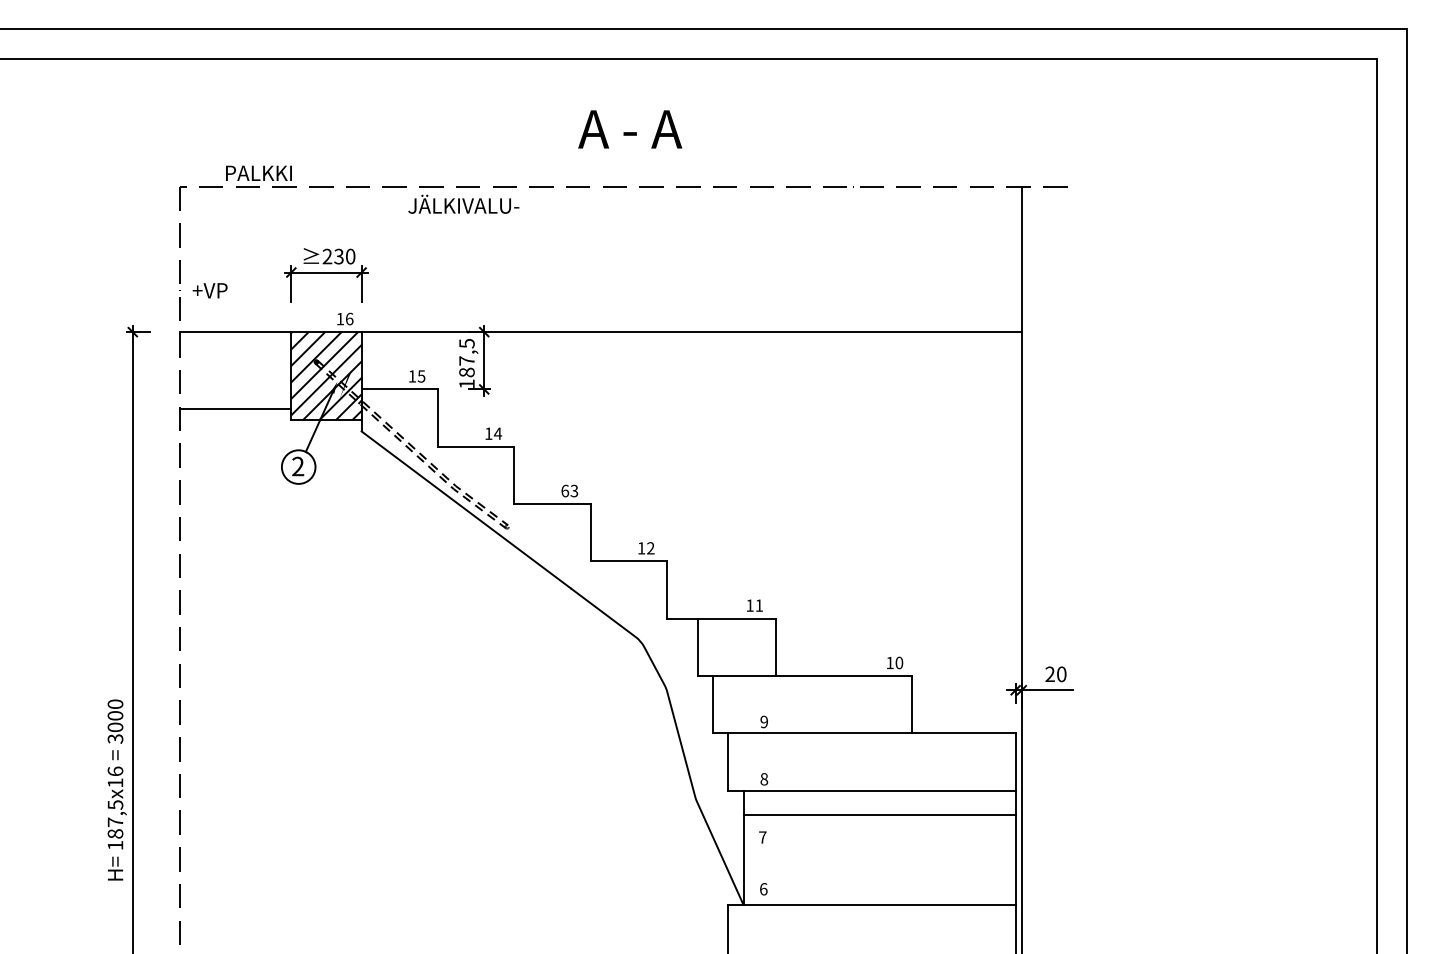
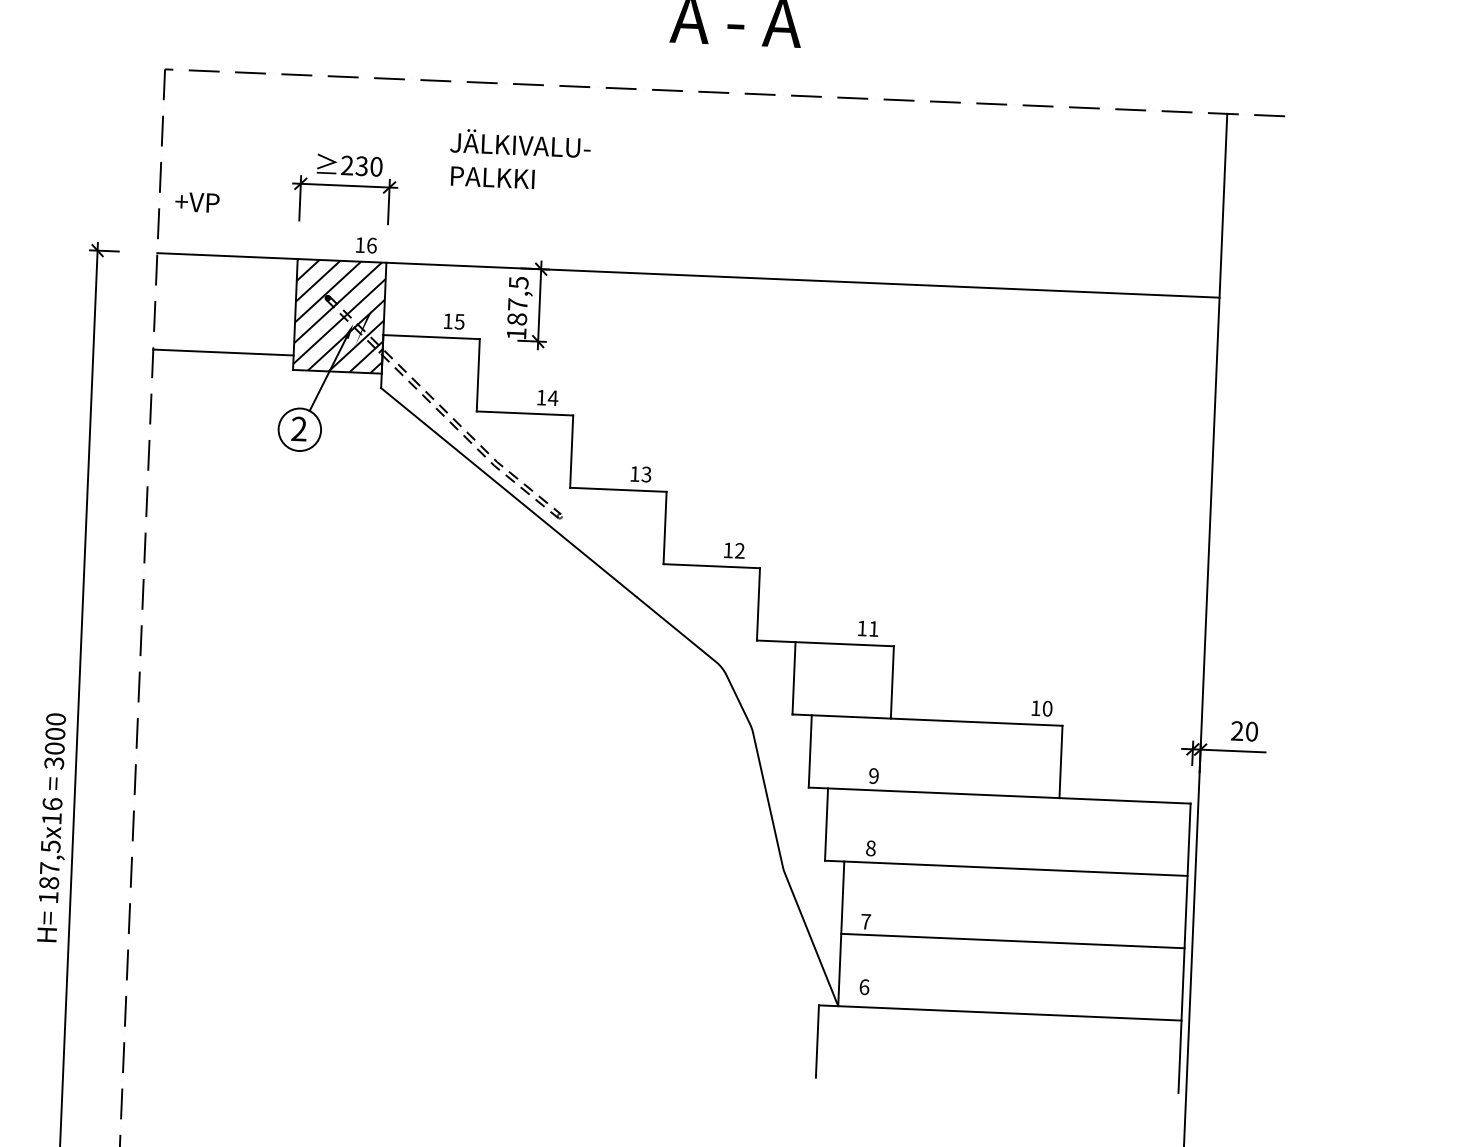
text: (258, 172) -> (492, 176), moved
text: (463, 203) -> (520, 142), moved
text: (565, 490) -> (635, 473), 63 -> 13
line: (879, 814) -> (1012, 940), moved

